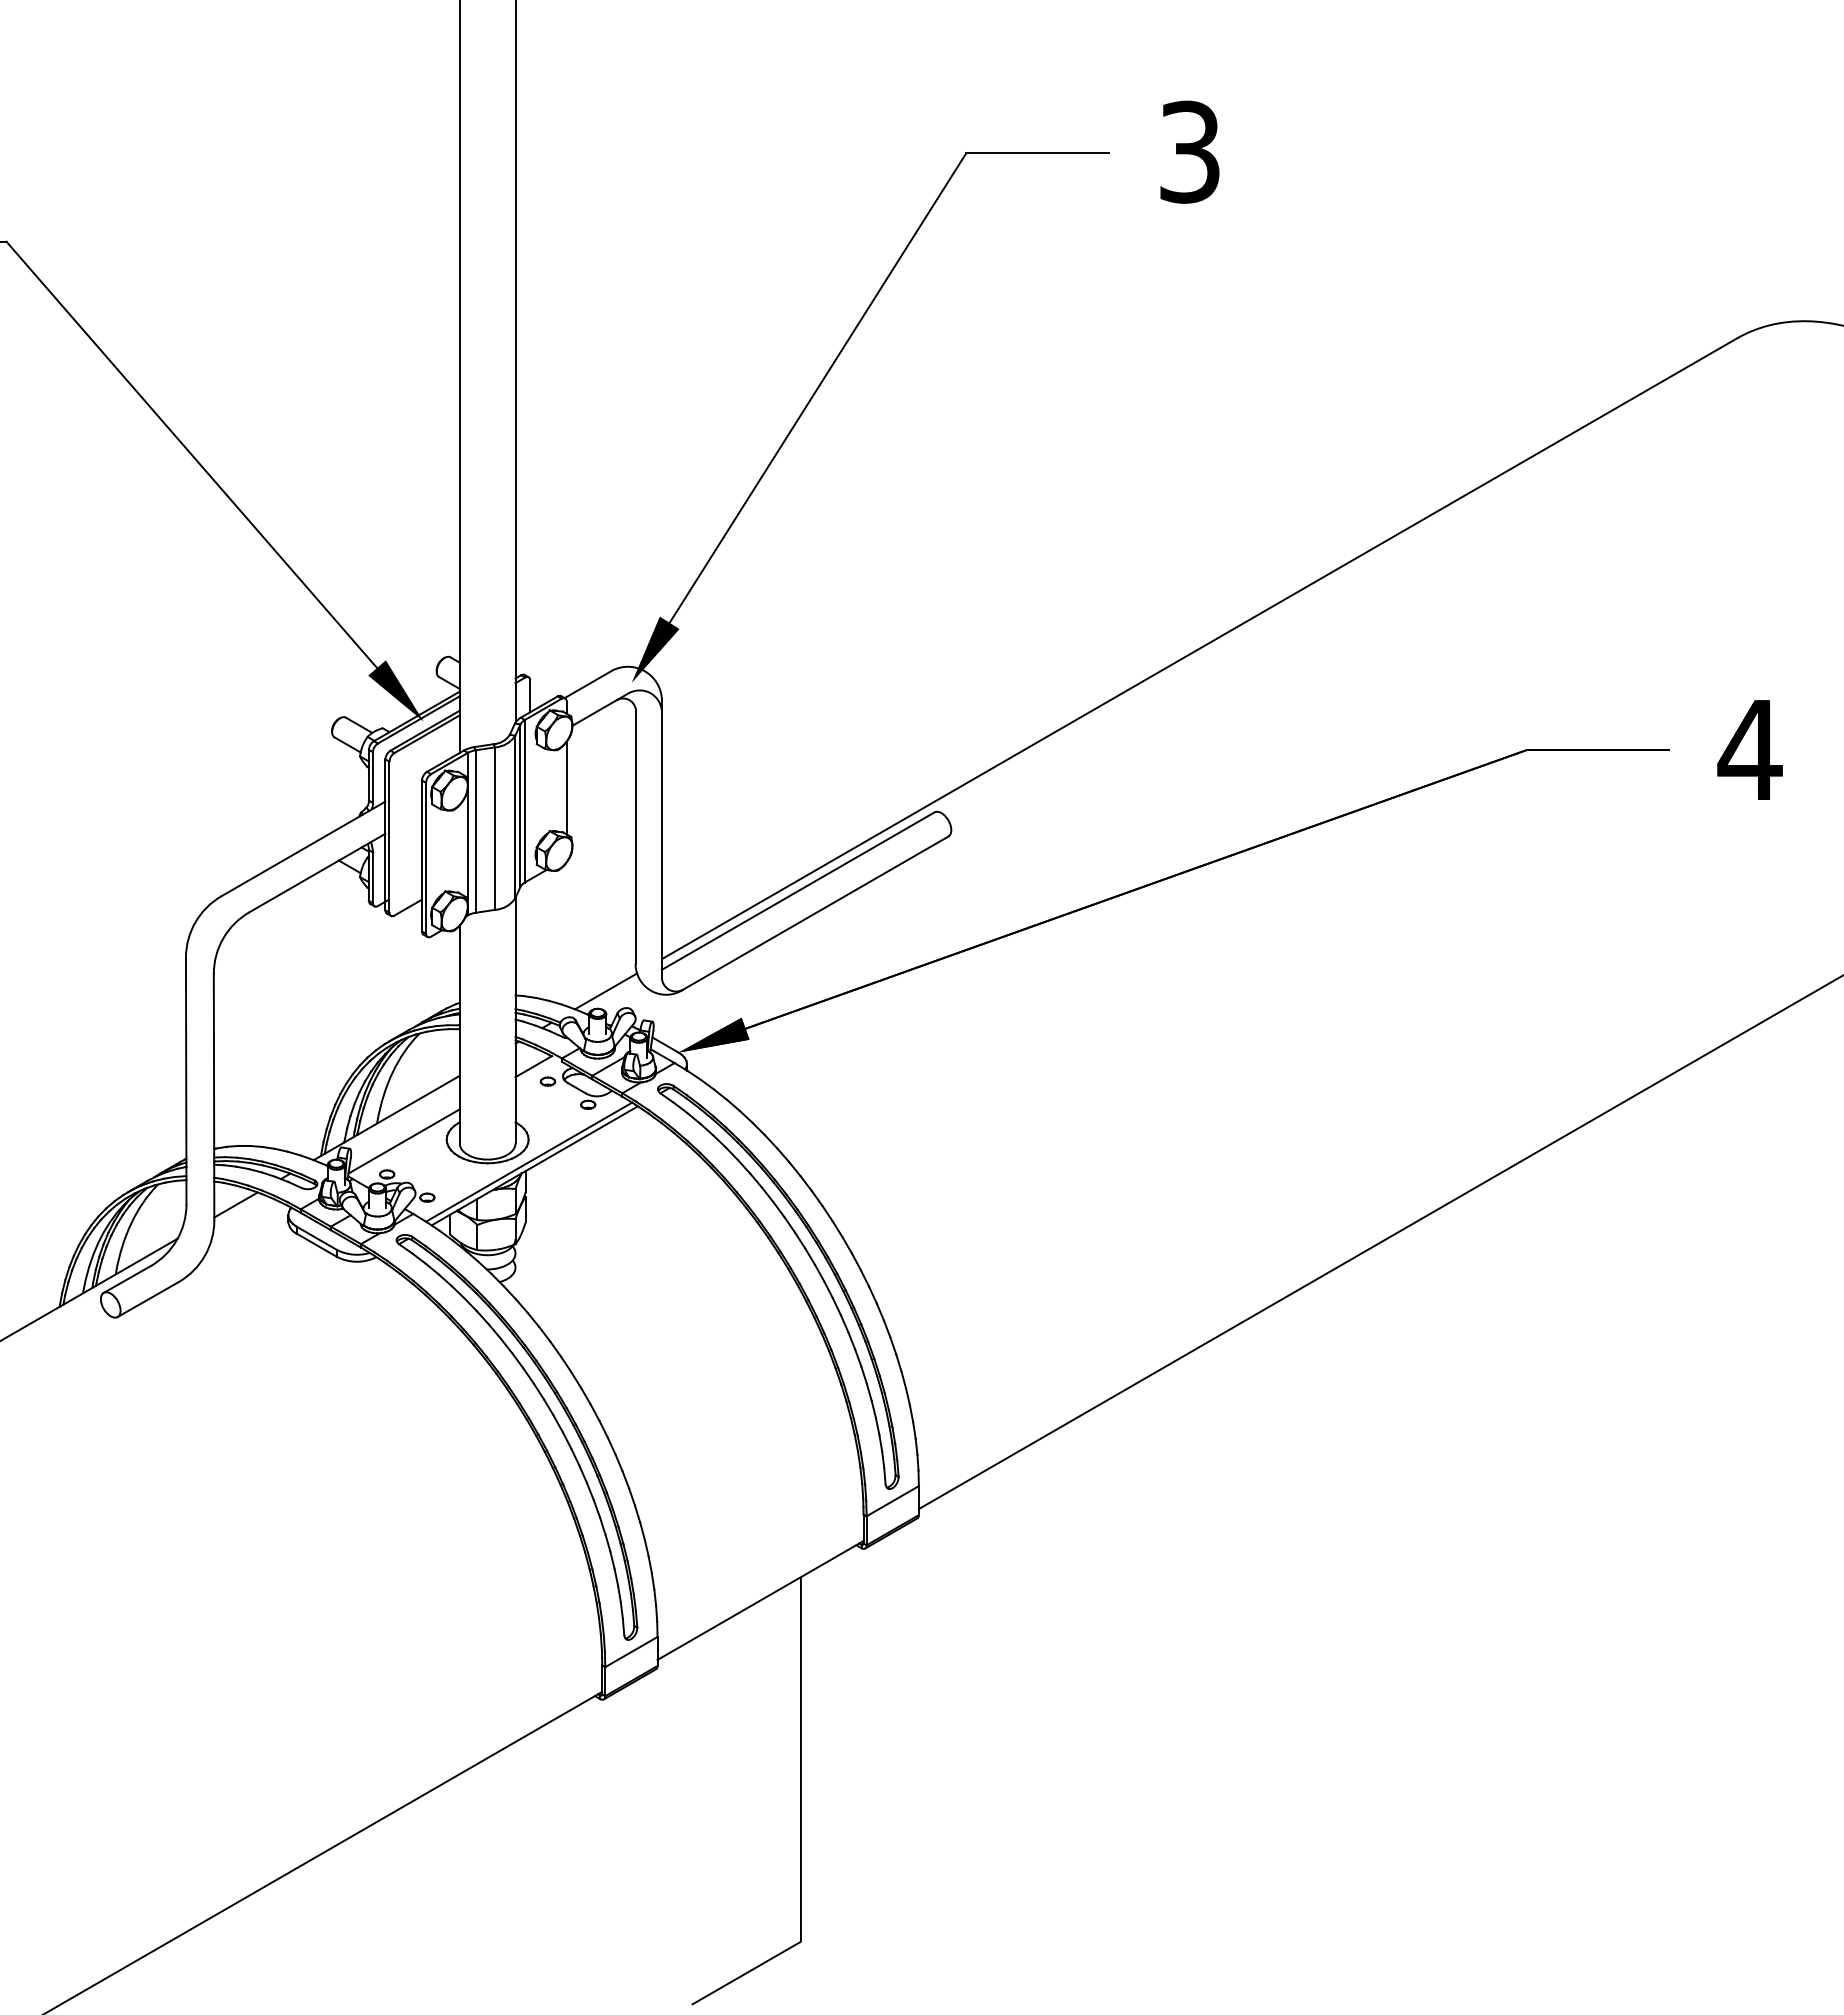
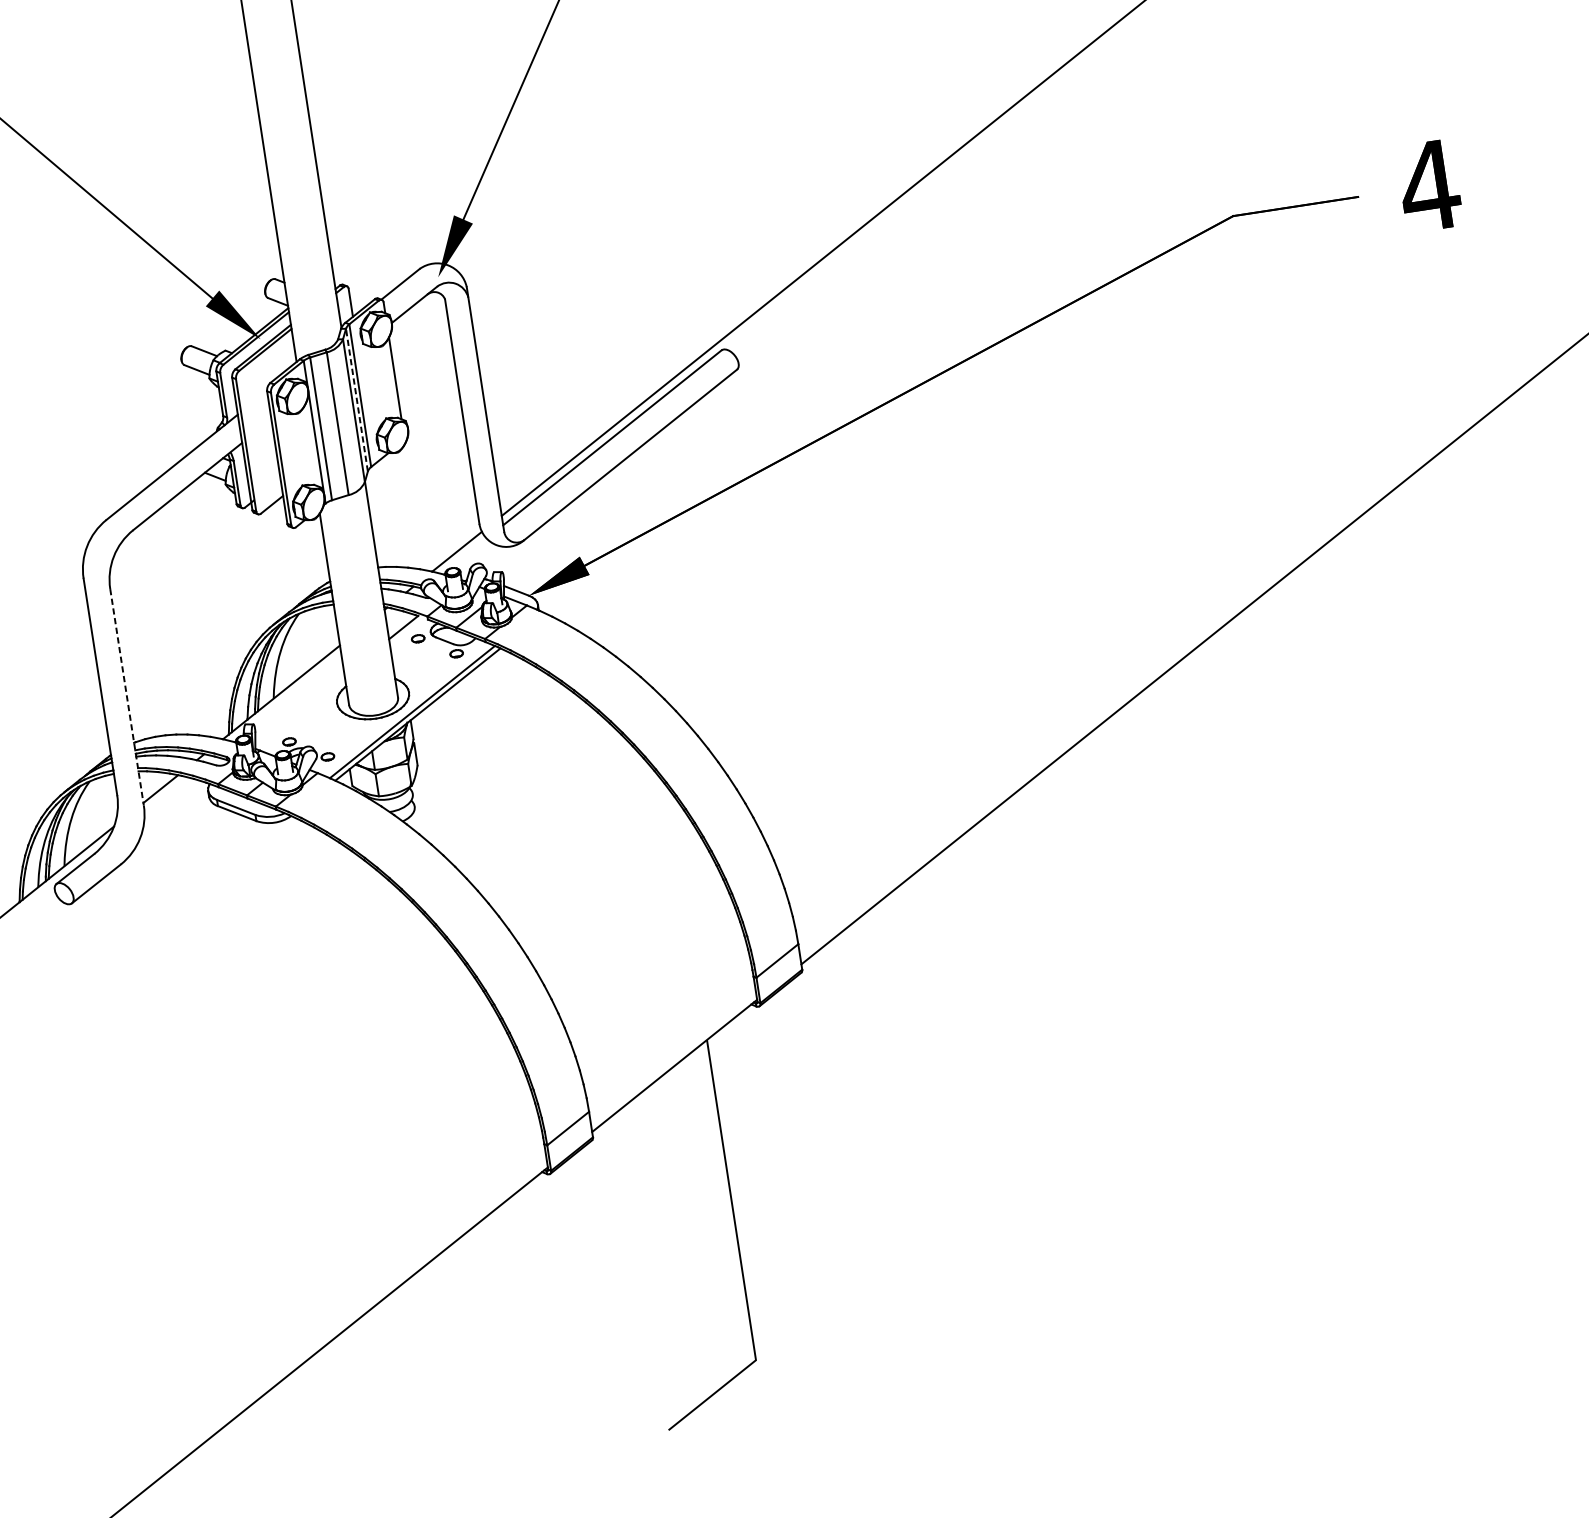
line: (520, 805) -> (356, 399), solid -> dashed
line: (214, 1097) -> (127, 697), solid -> dashed
line: (403, 1141) -> (299, 710), removed
part: (814, 1266) -> (677, 765), removed
part: (551, 1414) -> (466, 930), removed

